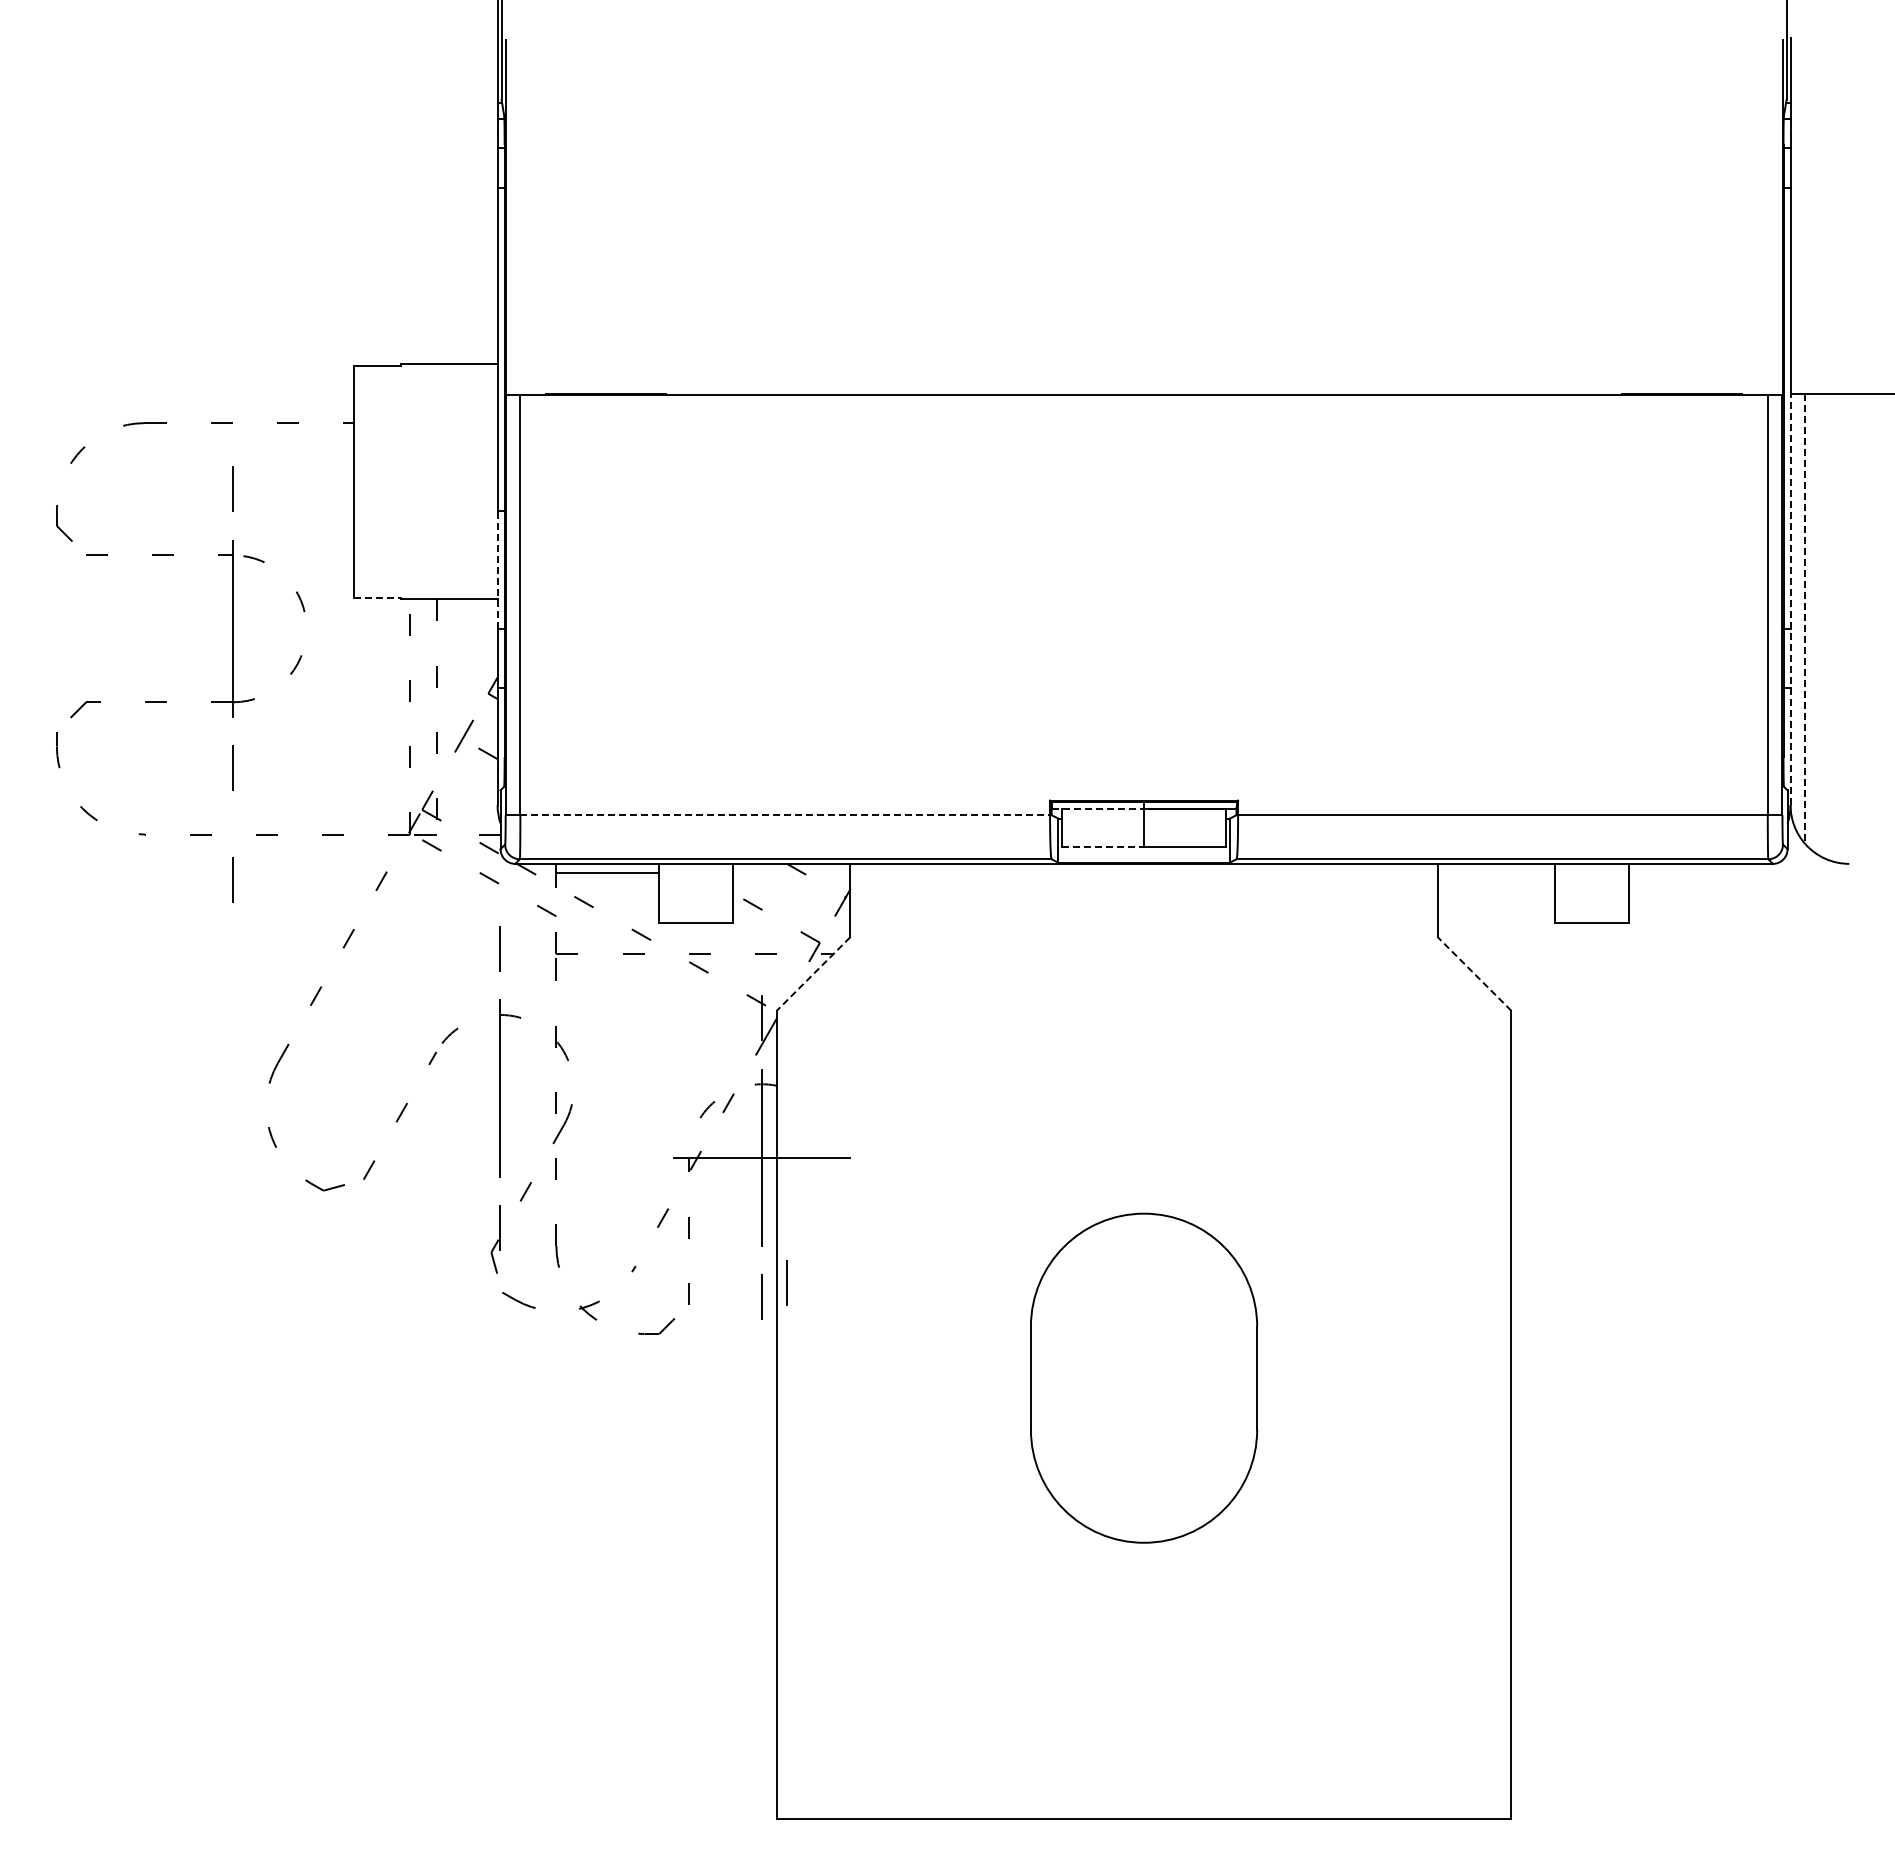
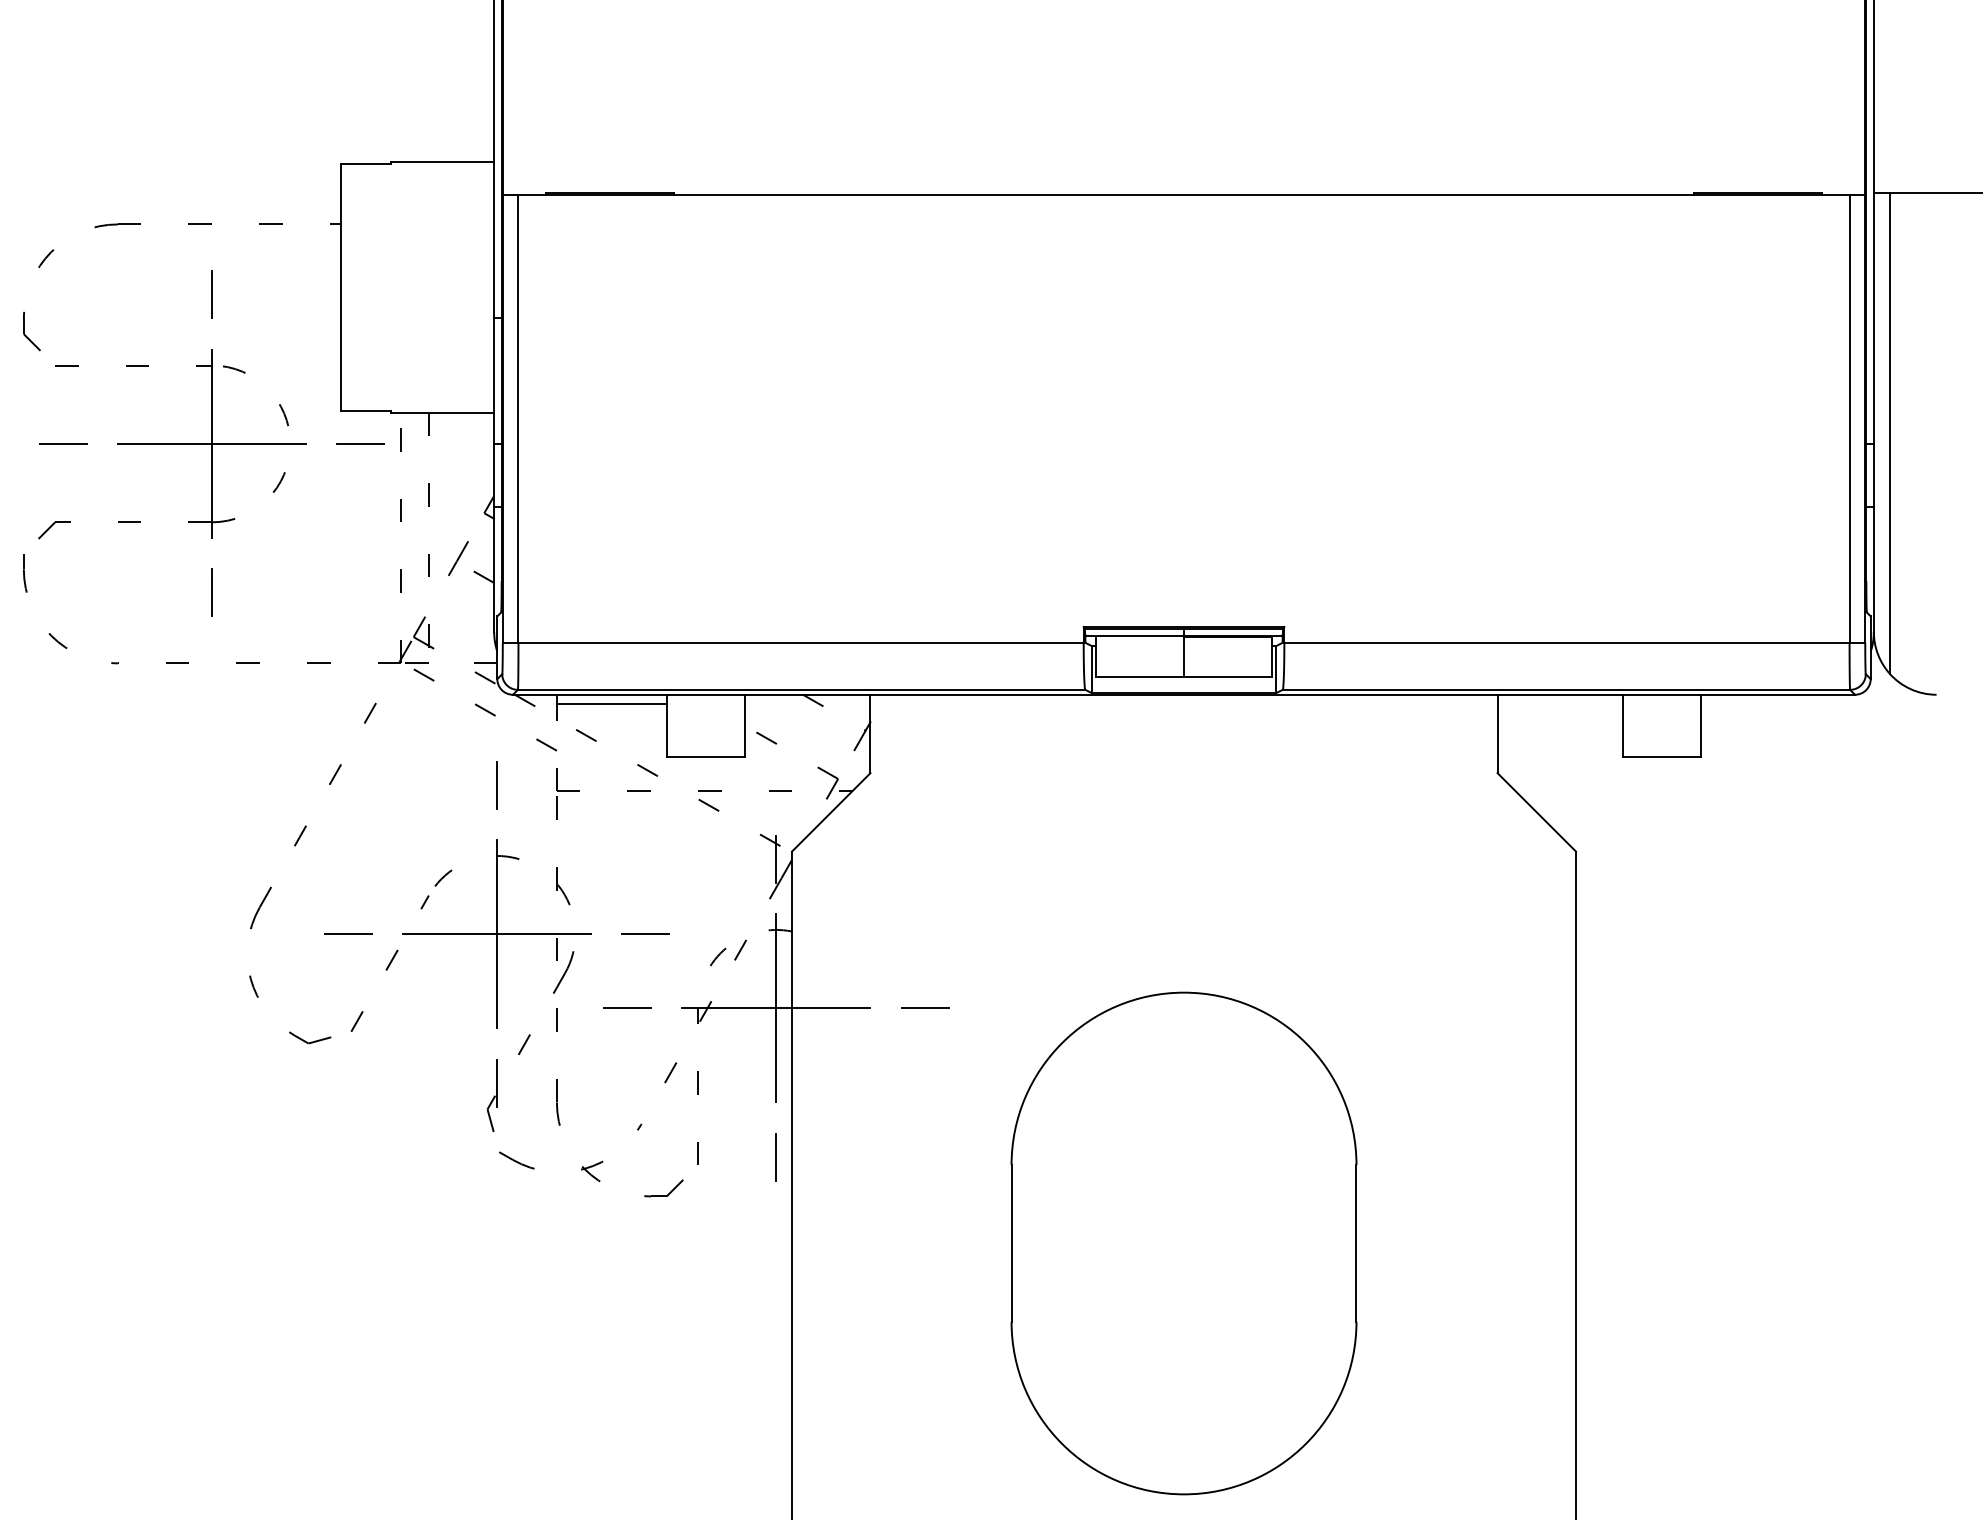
line: (497, 570) -> (494, 381), dashed -> solid
line: (377, 597) -> (366, 410), dashed -> solid
line: (1790, 599) -> (1873, 412), dashed -> solid
line: (1805, 619) -> (1889, 433), dashed -> solid
line: (93, 628) -> (62, 443), added
line: (233, 628) -> (212, 443), added
line: (372, 628) -> (360, 443), added
line: (1098, 809) -> (1135, 636), dashed -> solid
line: (785, 815) -> (801, 643), dashed -> solid
line: (1103, 846) -> (1140, 676), dashed -> solid
line: (232, 879) -> (211, 711), removed
line: (813, 974) -> (831, 812), dashed -> solid
line: (1474, 974) -> (1536, 812), dashed -> solid
line: (360, 1088) -> (347, 934), added
line: (500, 1088) -> (497, 934), added
line: (639, 1088) -> (645, 934), added
line: (622, 1157) -> (627, 1008), added
line: (901, 1157) -> (925, 1008), added
line: (786, 1282) -> (802, 1141), removed
part: (1143, 1378) -> (1183, 1243), size x1.43

